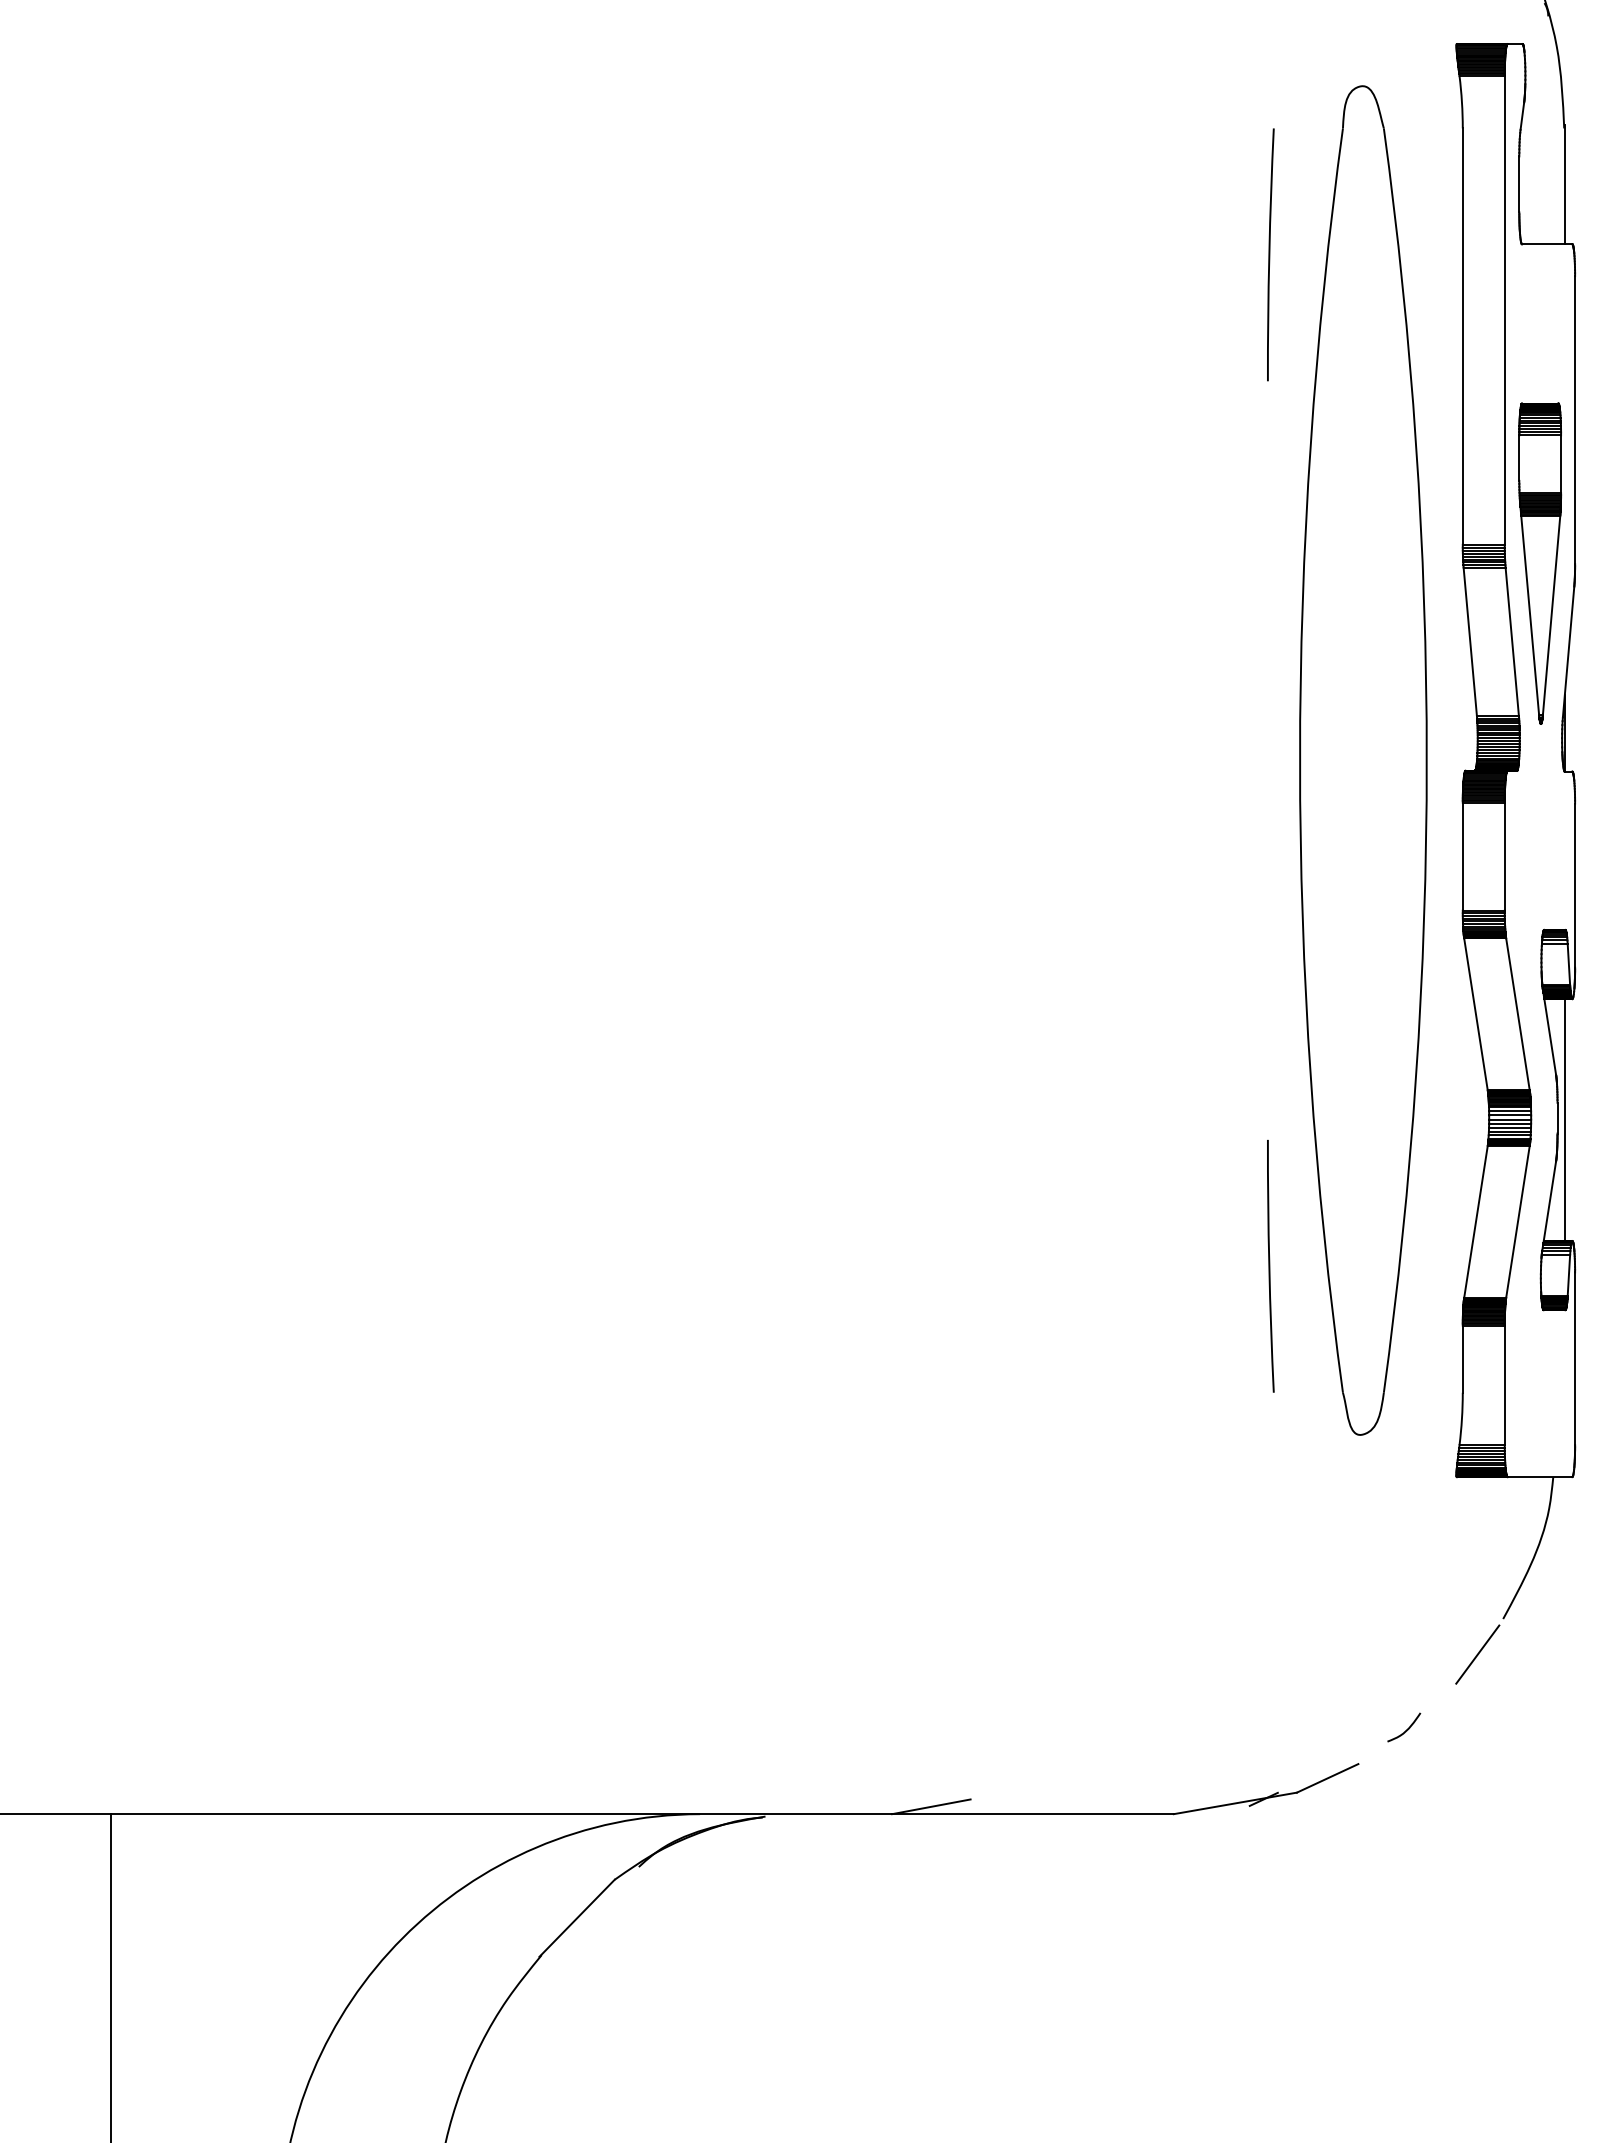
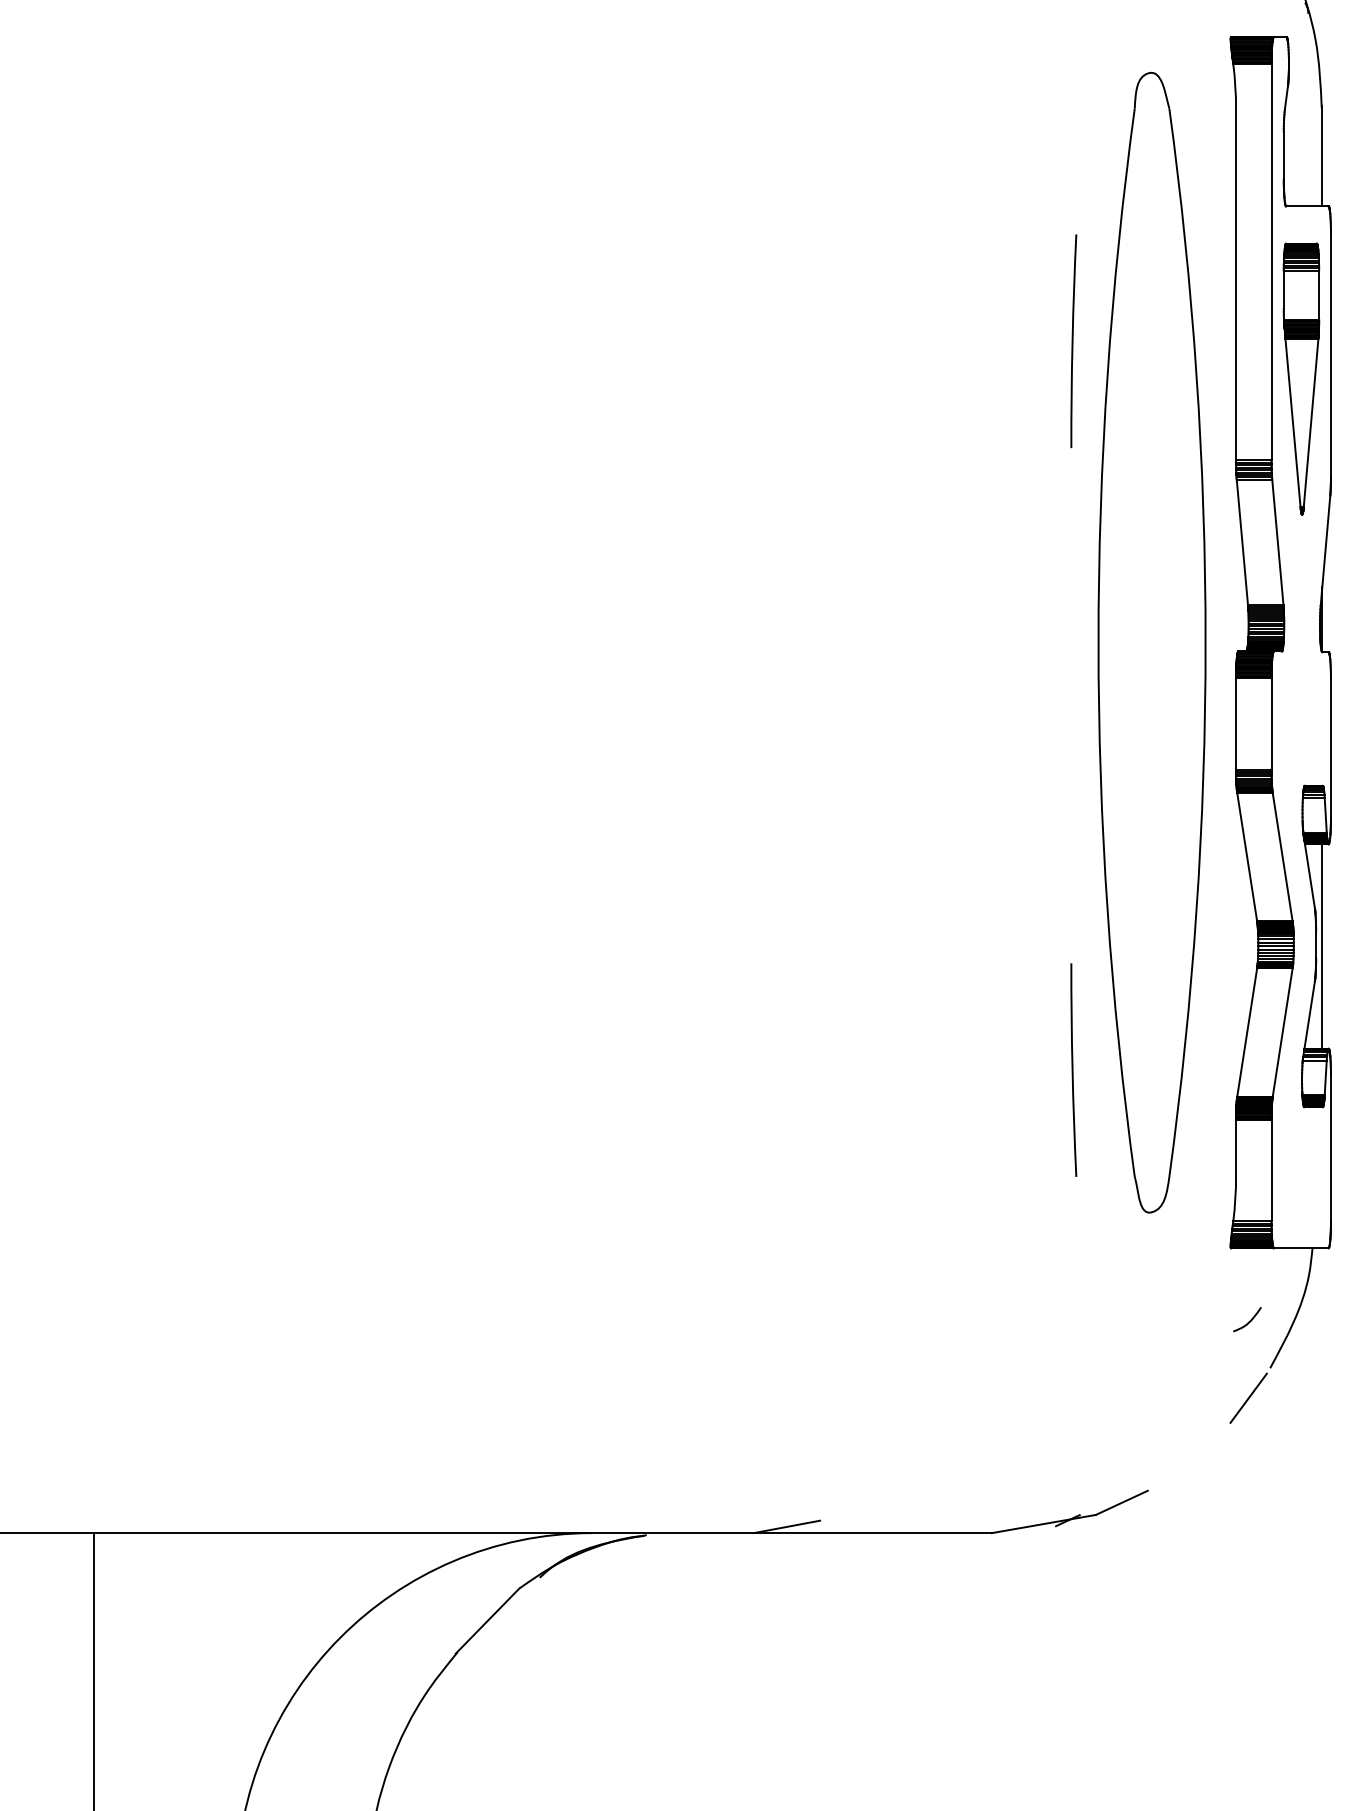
arc: (1270, 254) -> (1073, 340), moved
part: (1540, 563) -> (1301, 379), moved
curve: (1406, 1729) -> (1249, 1321), moved

